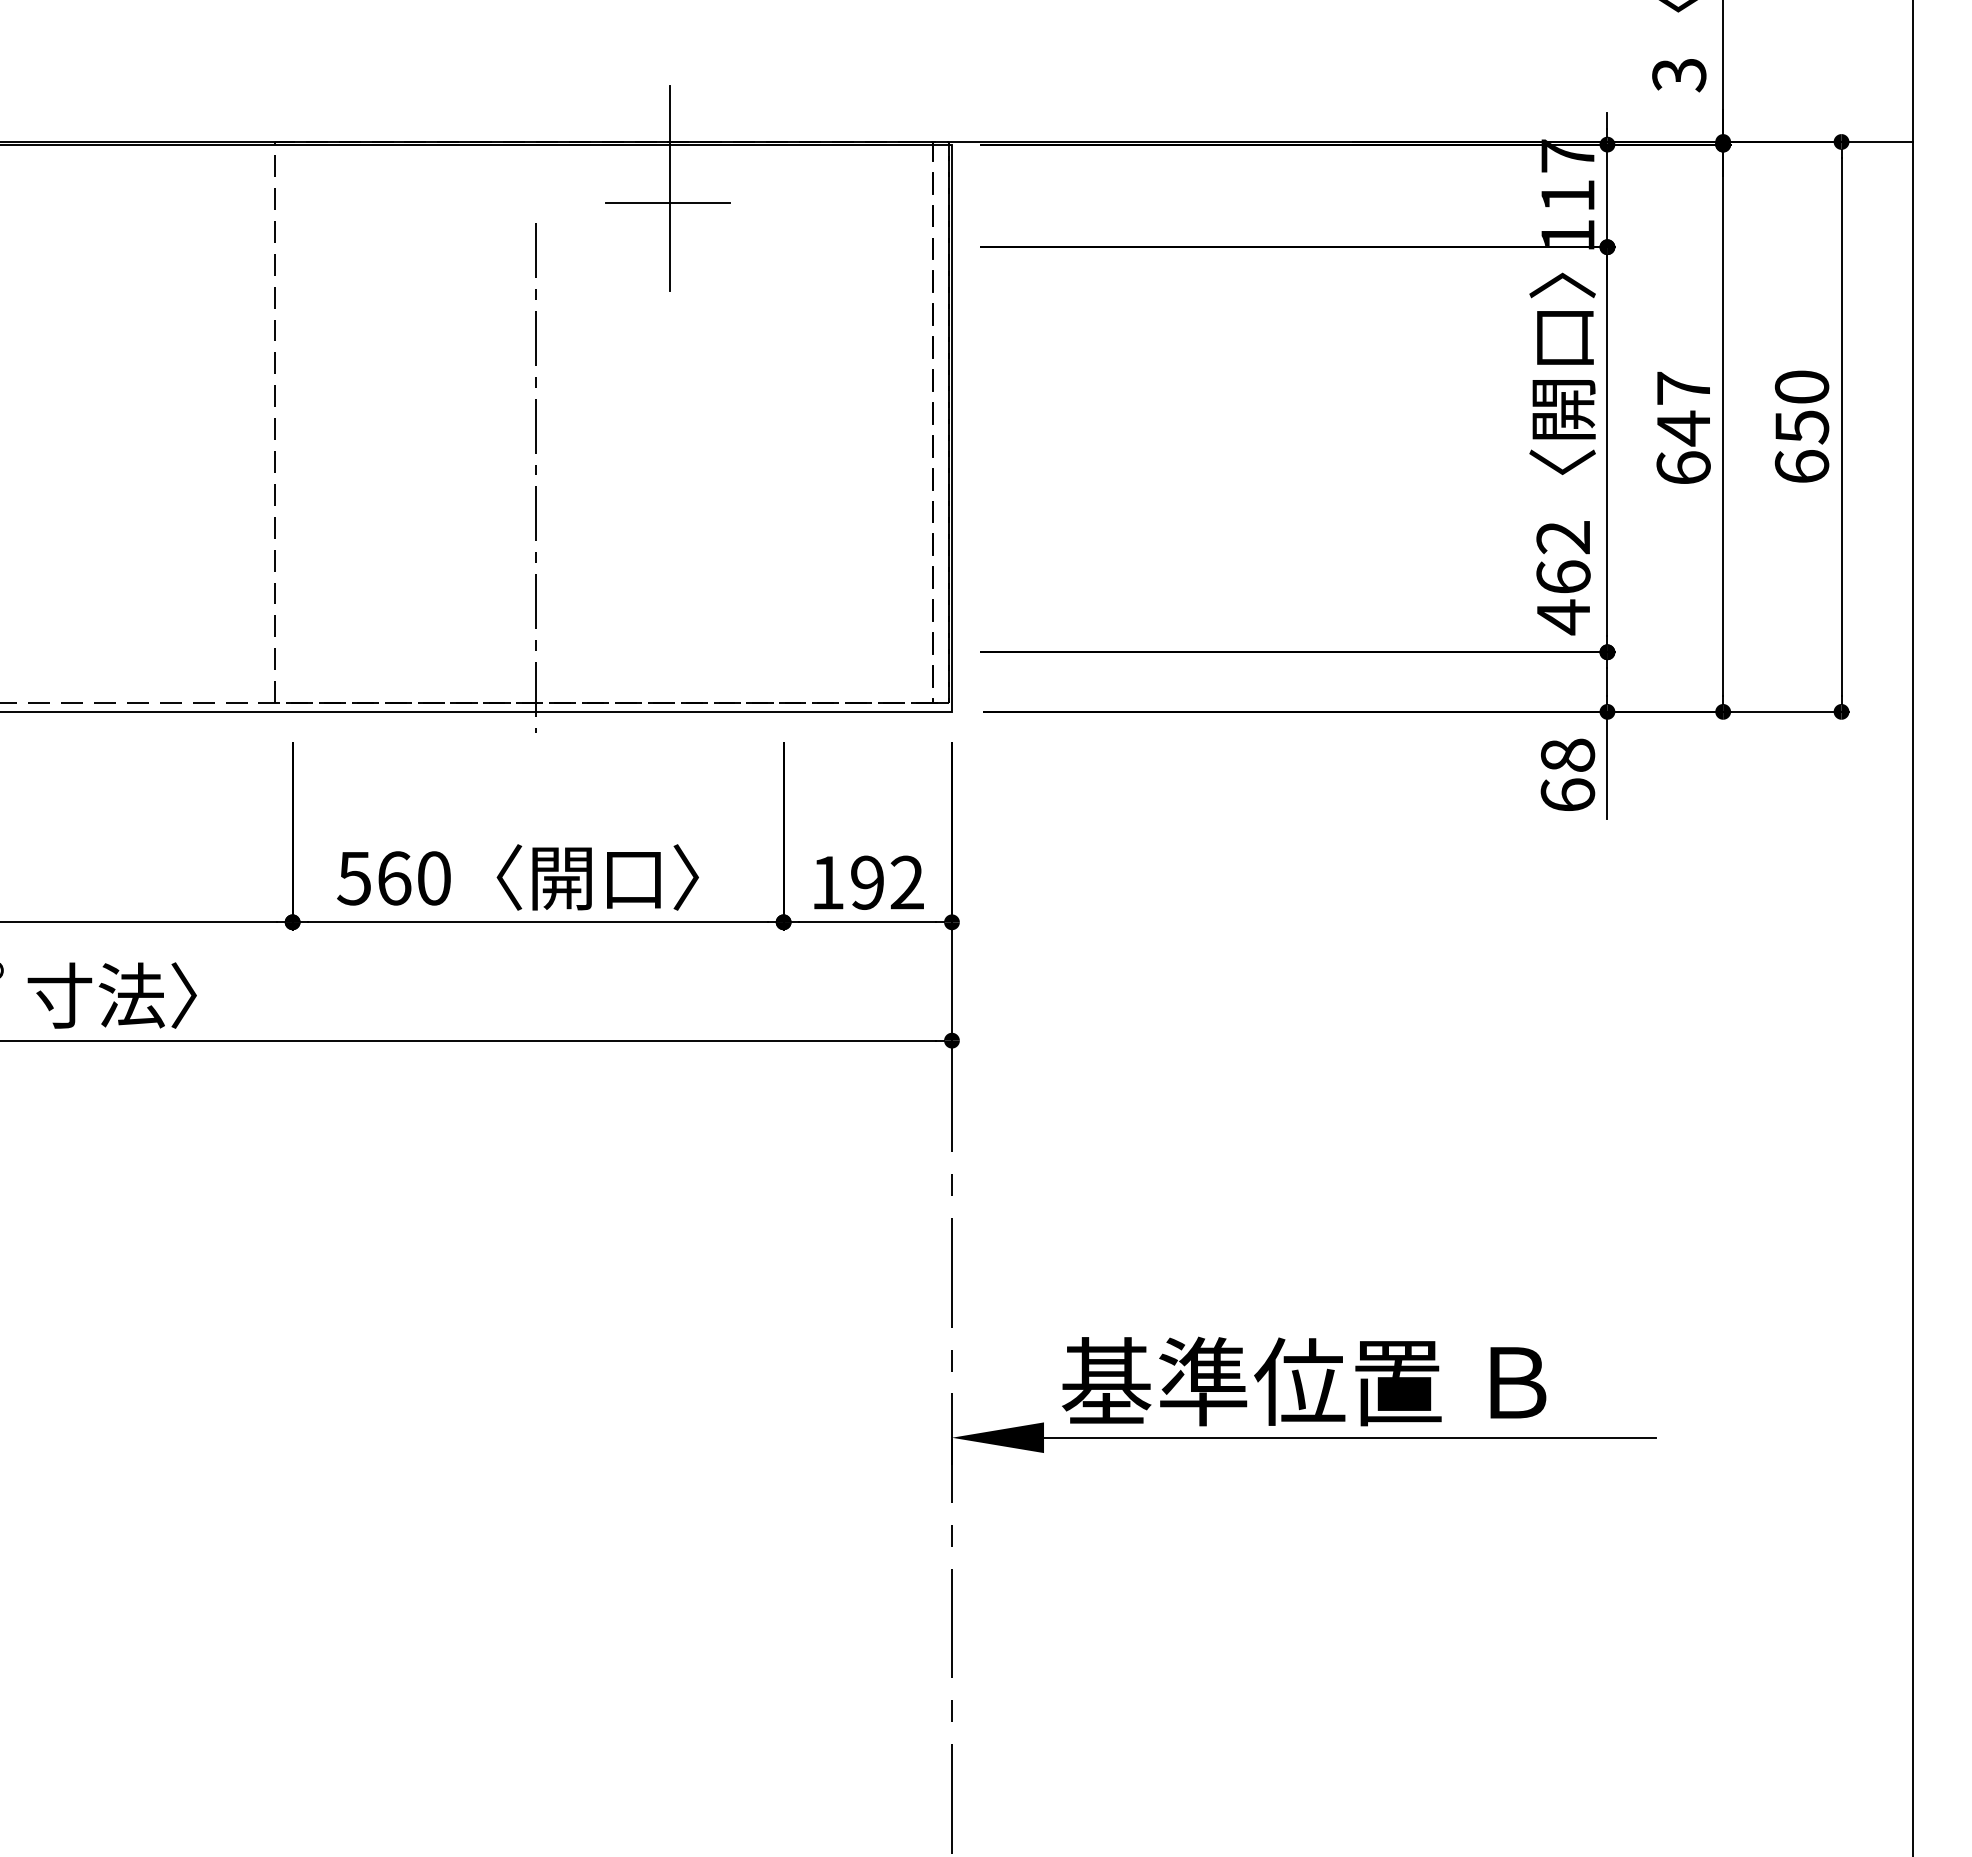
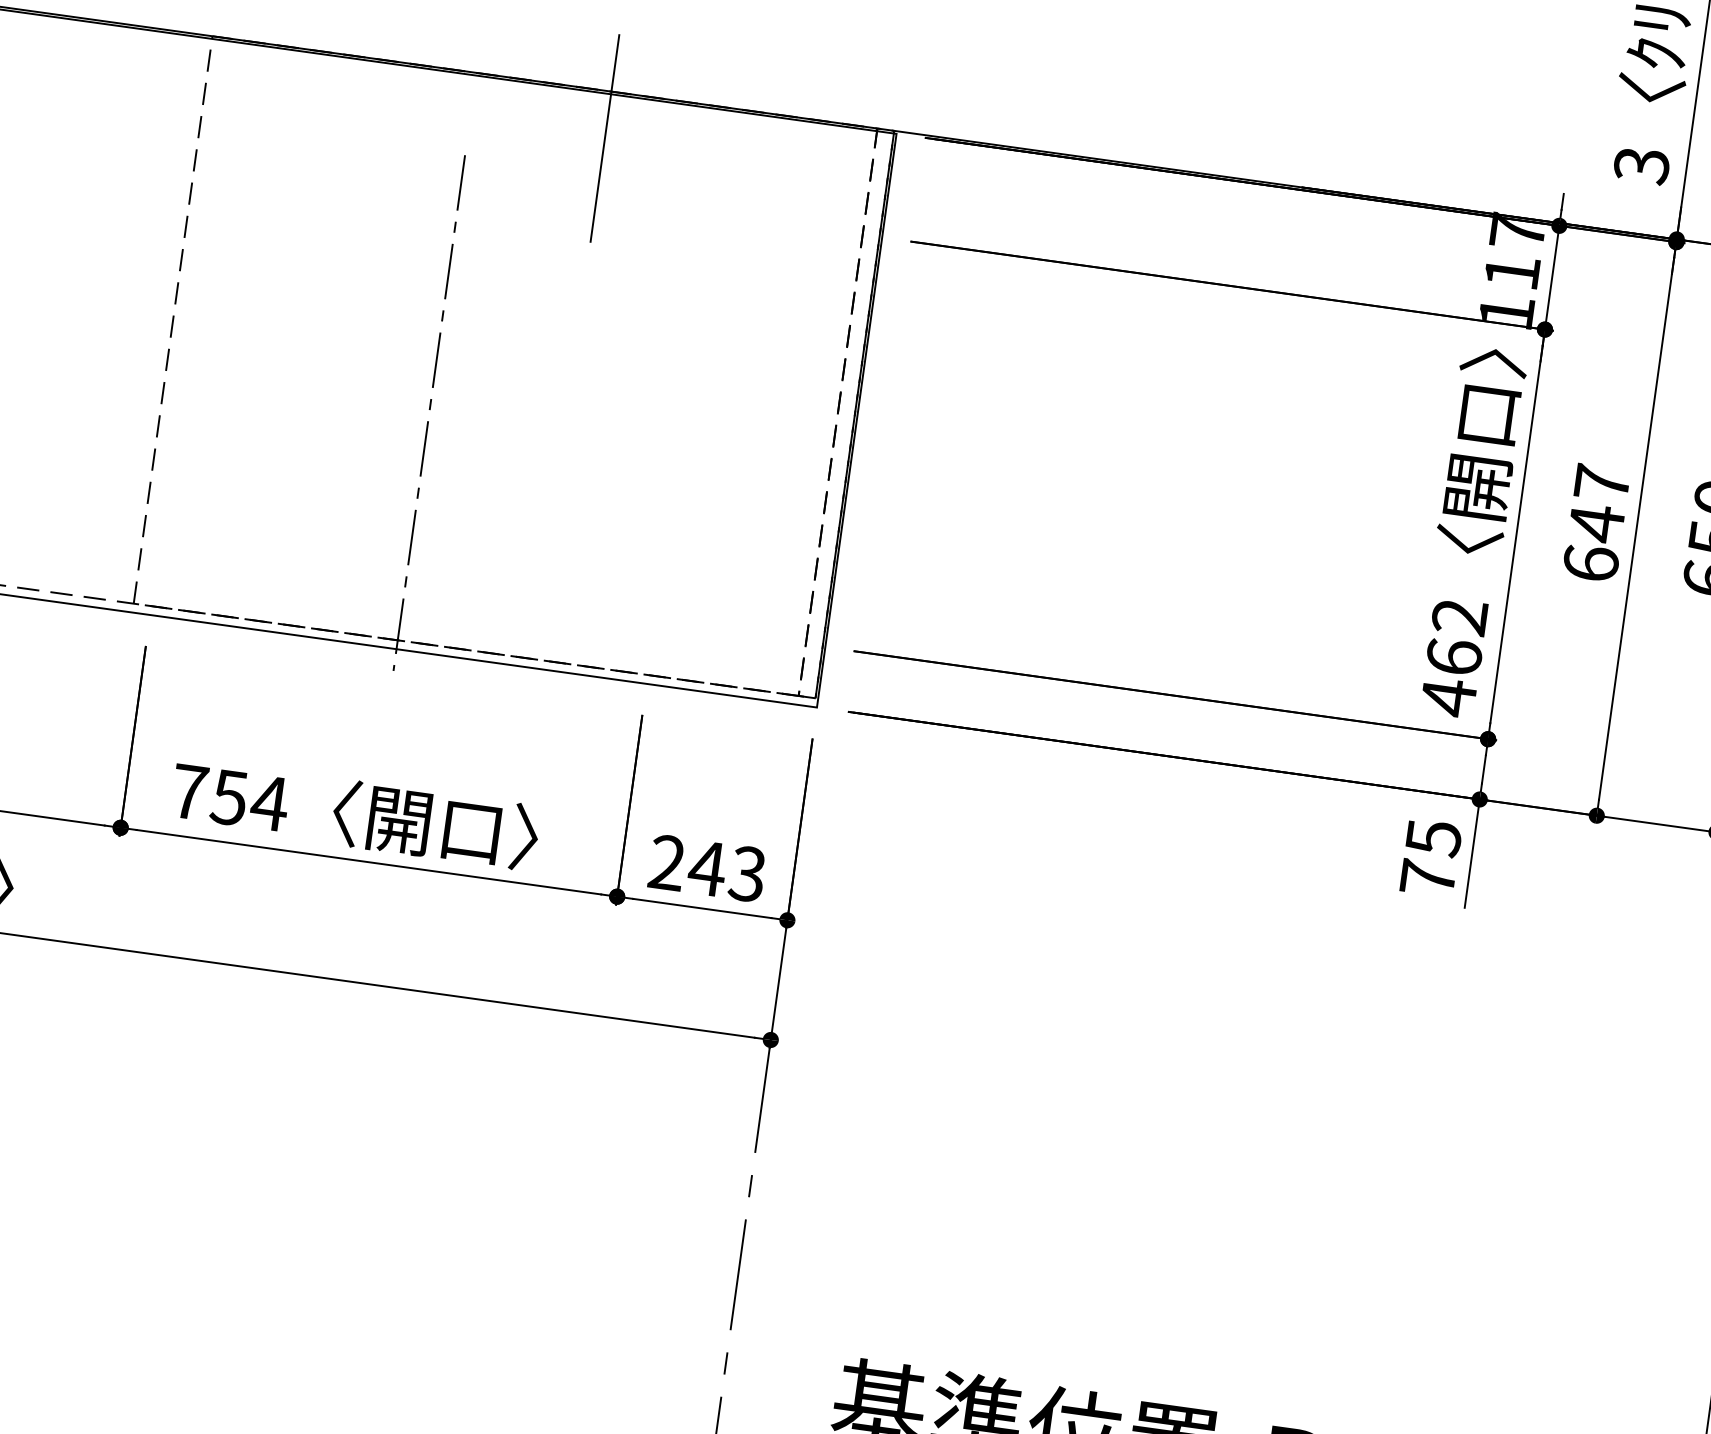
line: (668, 203) -> (601, 153), removed
text: (1567, 774) -> (1430, 857), 68 -> 75
text: (394, 878) -> (229, 797), 560 -> 754
text: (867, 882) -> (707, 868), 192 -> 243

